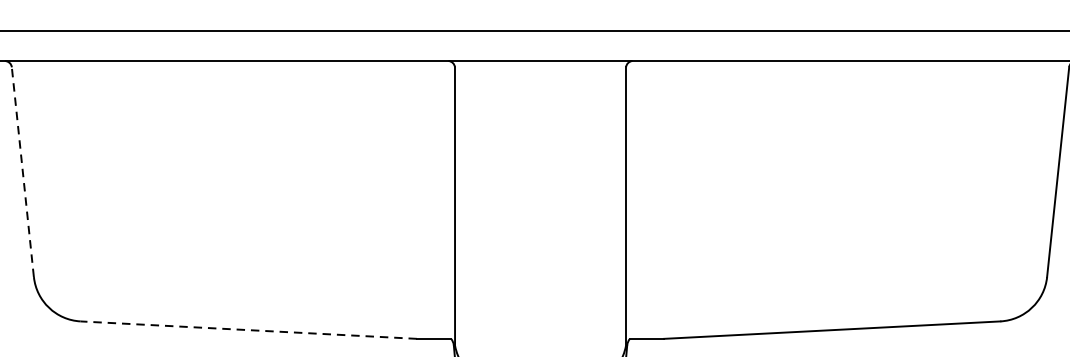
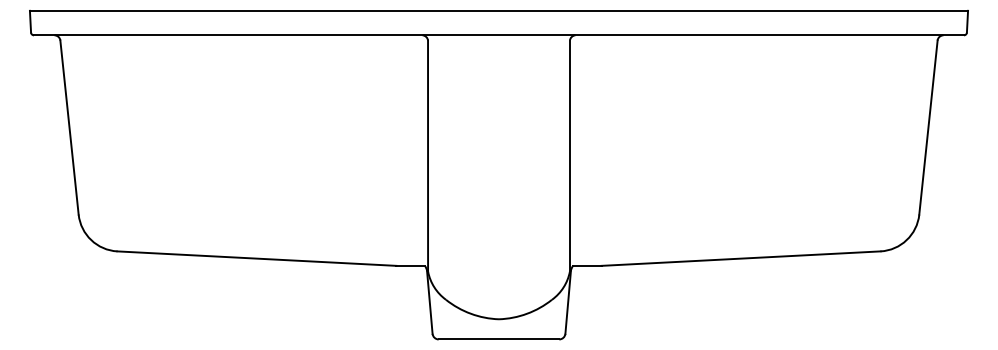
line: (22, 172) -> (69, 127), dashed -> solid
line: (248, 329) -> (256, 258), dashed -> solid

